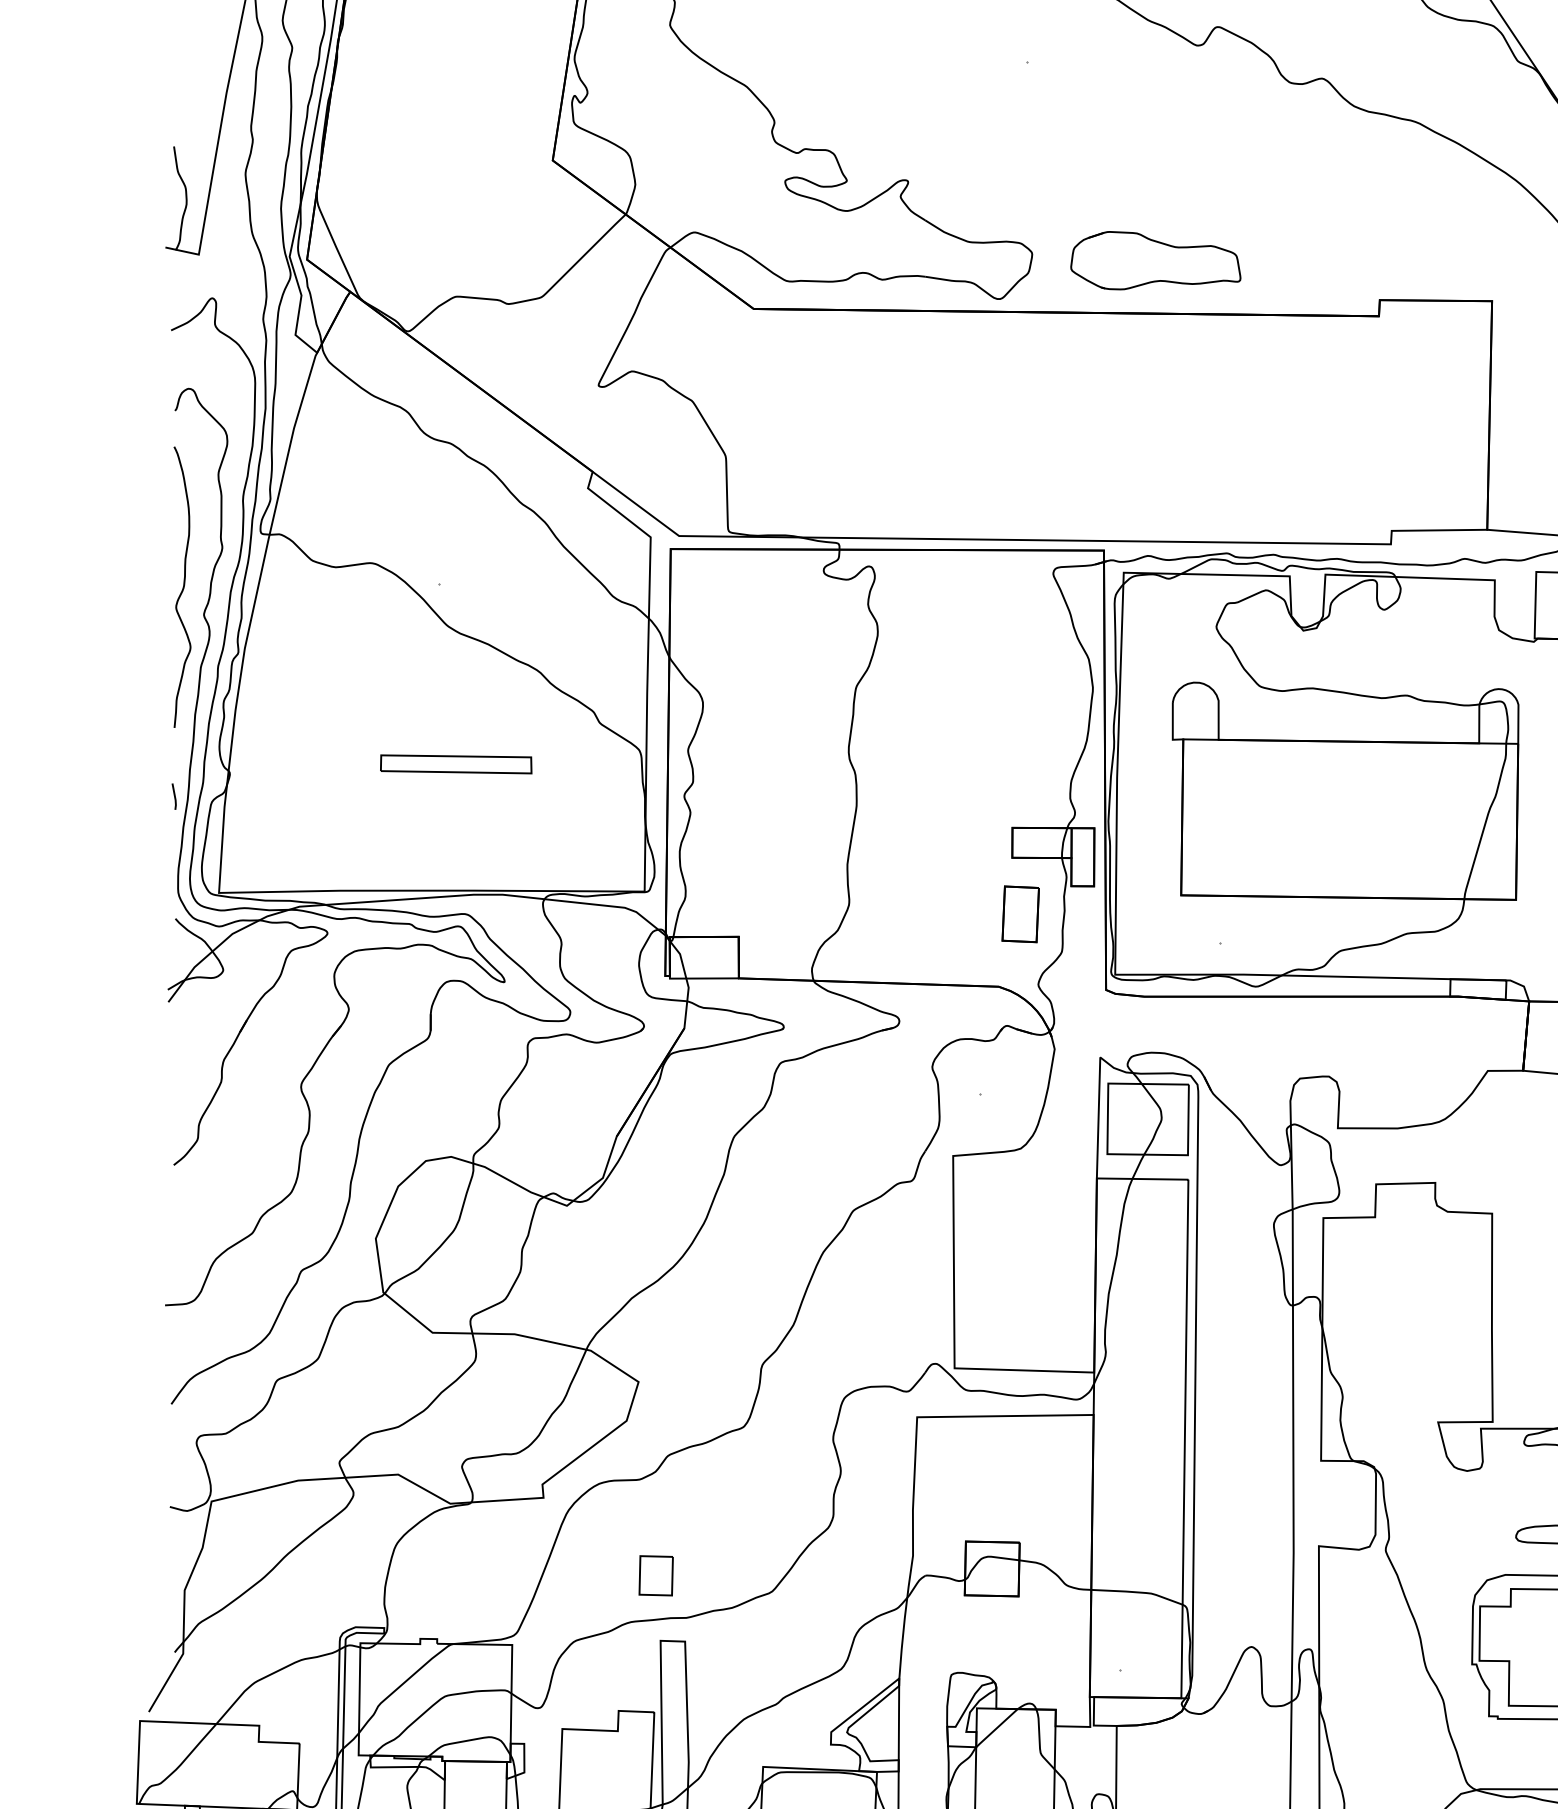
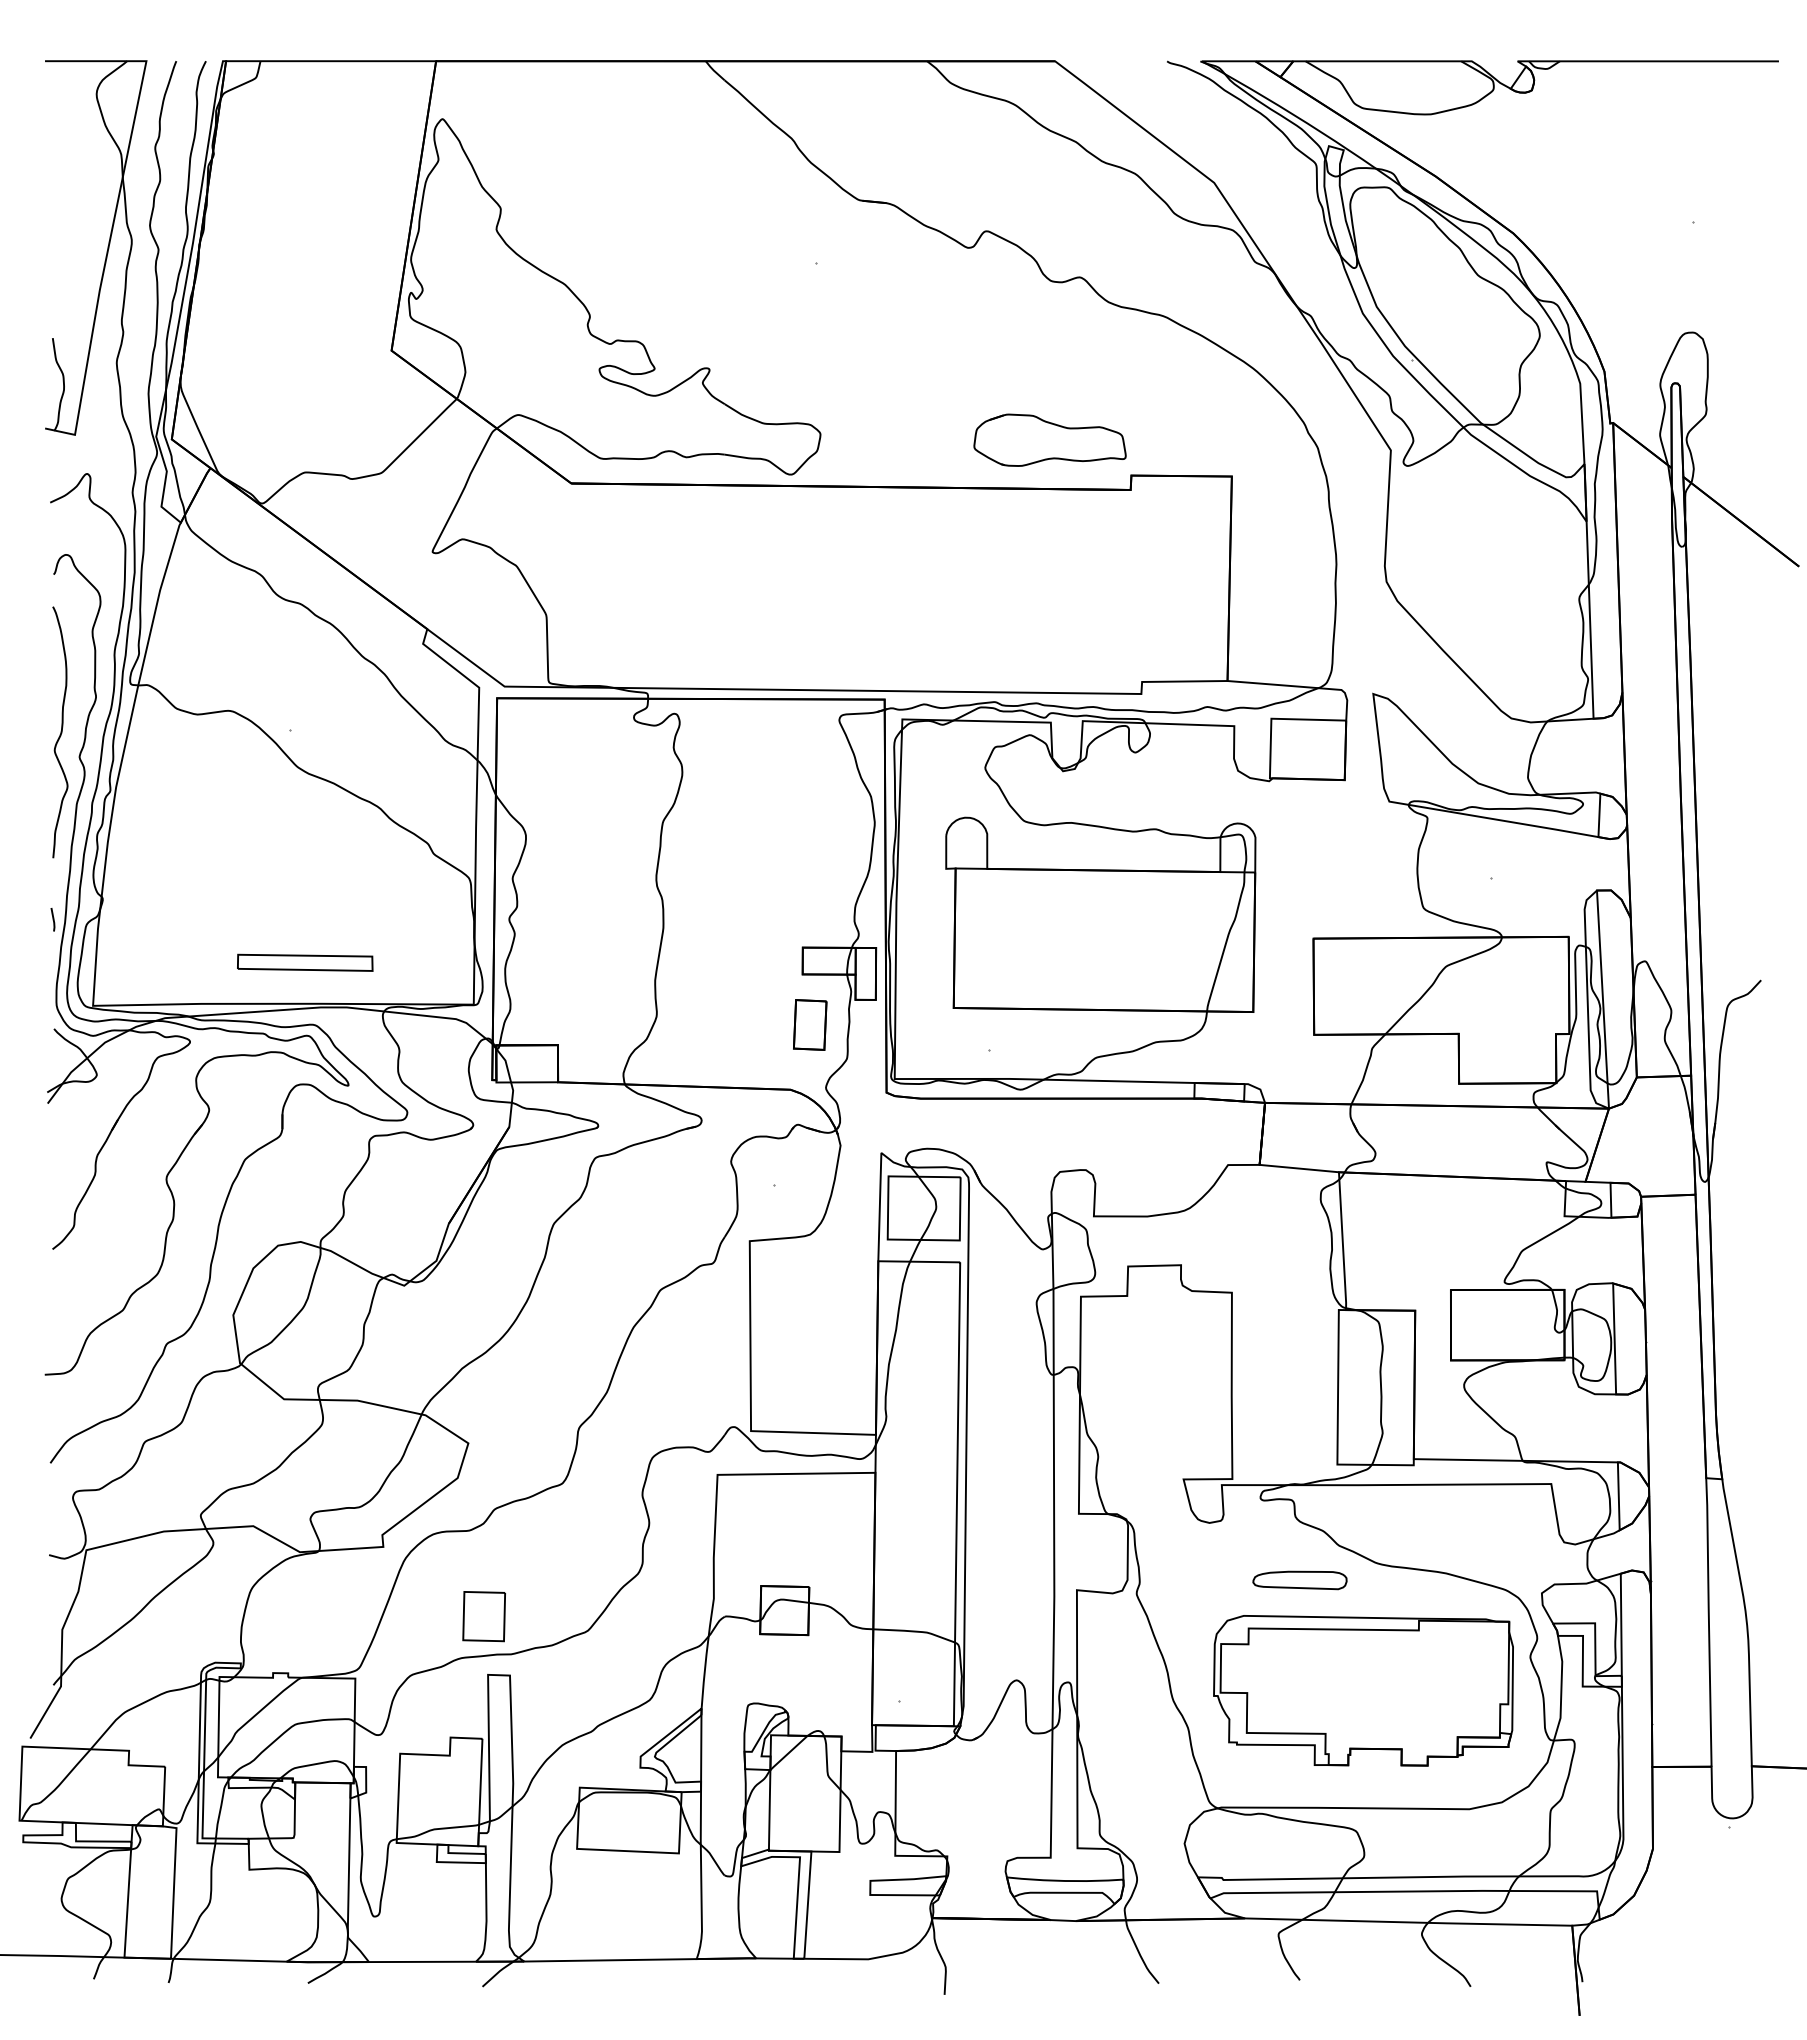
part: (1155, 259) -> (1049, 439), moved
part: (456, 763) -> (305, 962), moved
part: (655, 1575) -> (483, 1616), size x1.4

